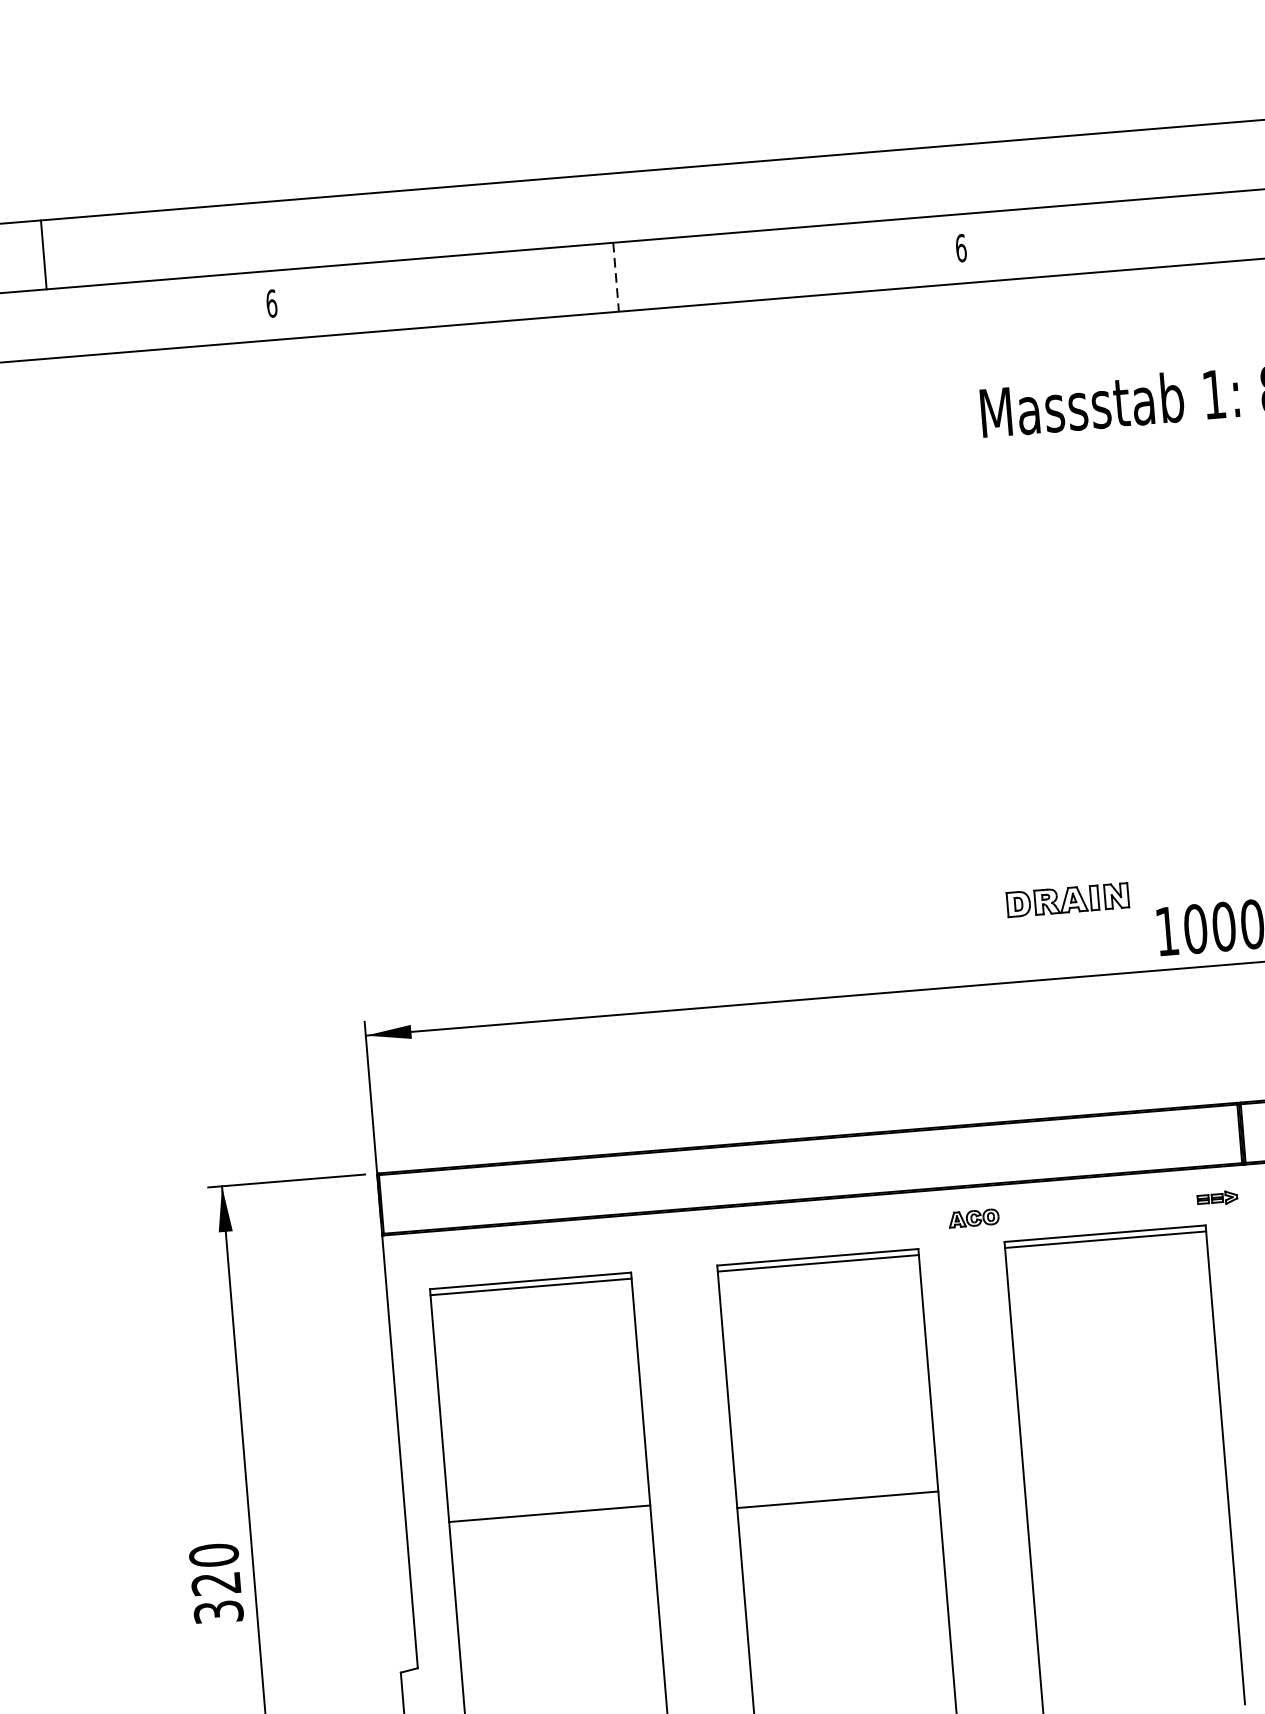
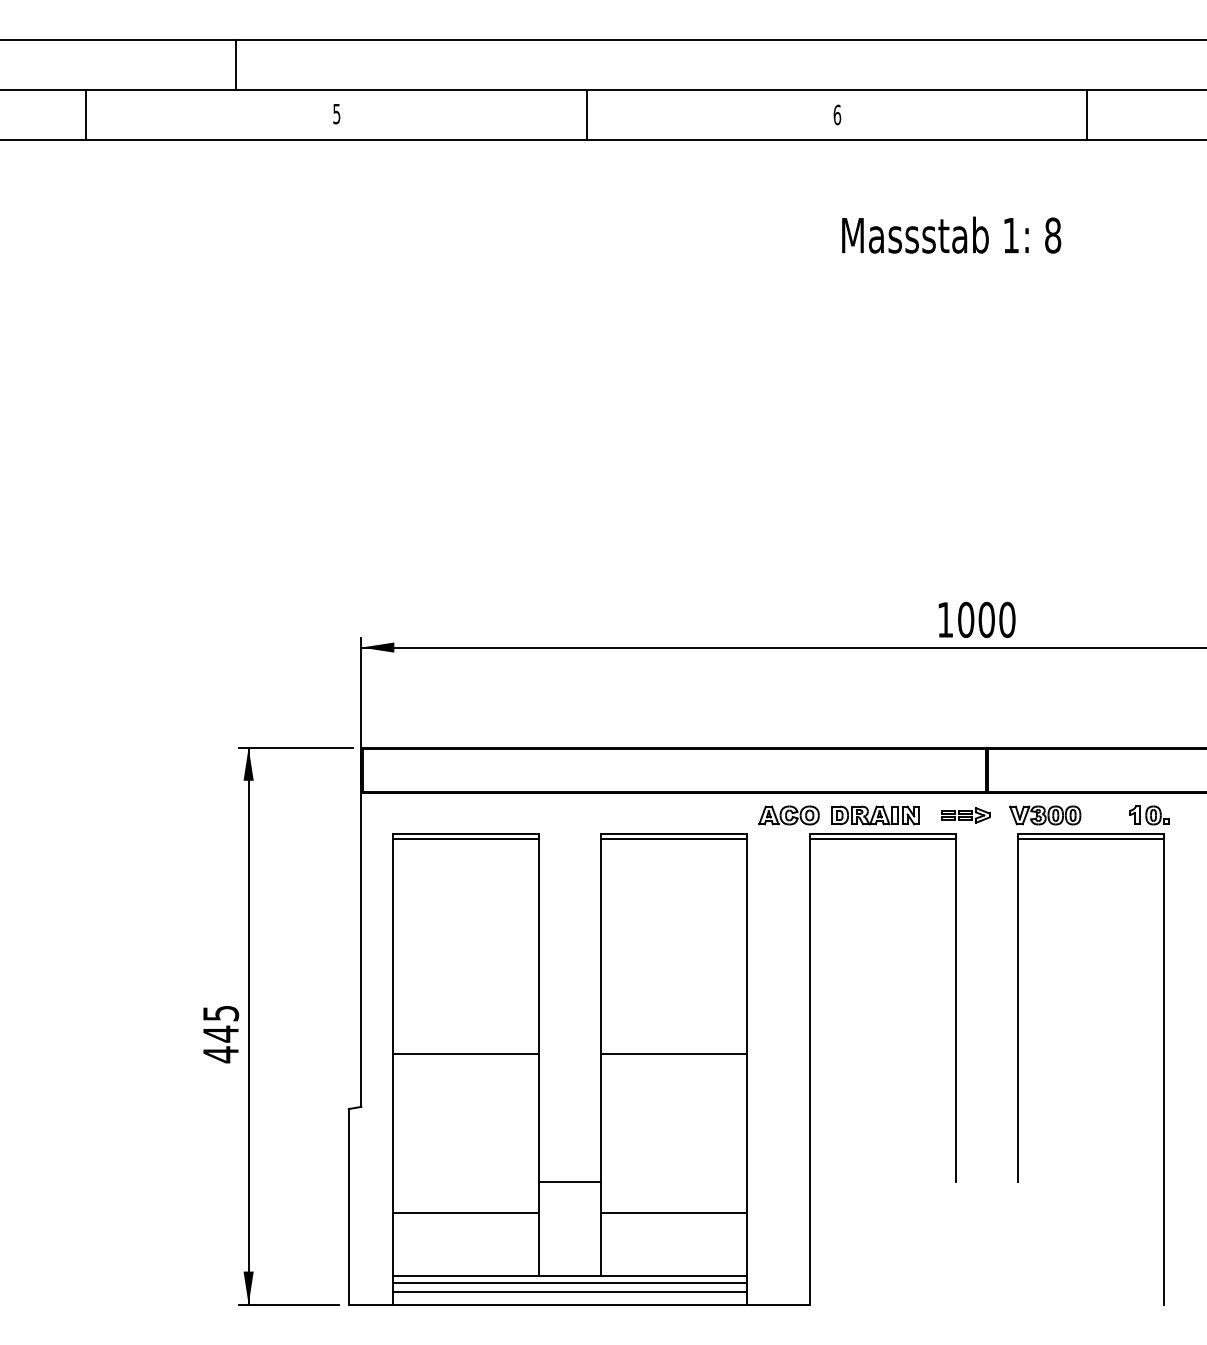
line: (44, 255) -> (236, 65), moved
line: (615, 277) -> (586, 115), dashed -> solid
text: (271, 302) -> (336, 113), 6 -> 5
part: (1067, 900) -> (875, 815), moved
part: (1216, 1198) -> (965, 815), size x1.67
part: (973, 1218) -> (788, 815), size x1.67
line: (838, 1499) -> (674, 1054), moved
line: (549, 1513) -> (465, 1054), moved
text: (215, 1584) -> (220, 1034), 320 -> 445

